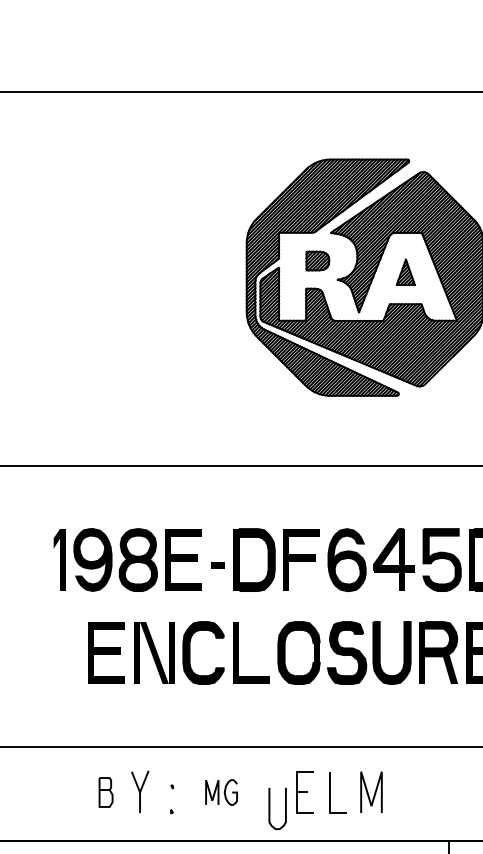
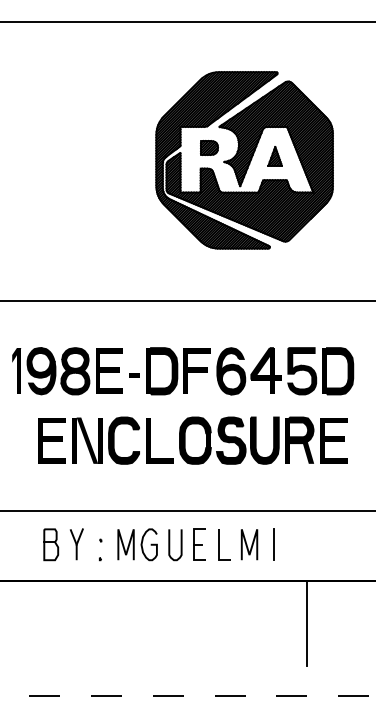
part: (106, 792) -> (51, 544), size x1.43
part: (221, 792) -> (137, 544), size x1.67
line: (404, 792) -> (274, 544), added
curve: (271, 809) -> (170, 545), moved

